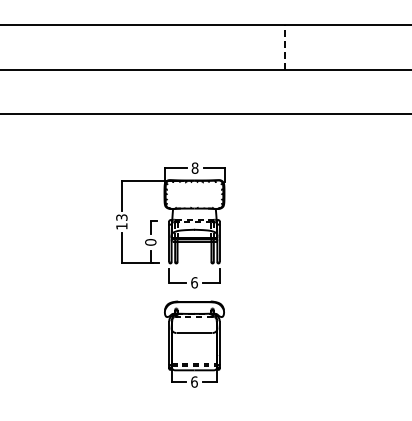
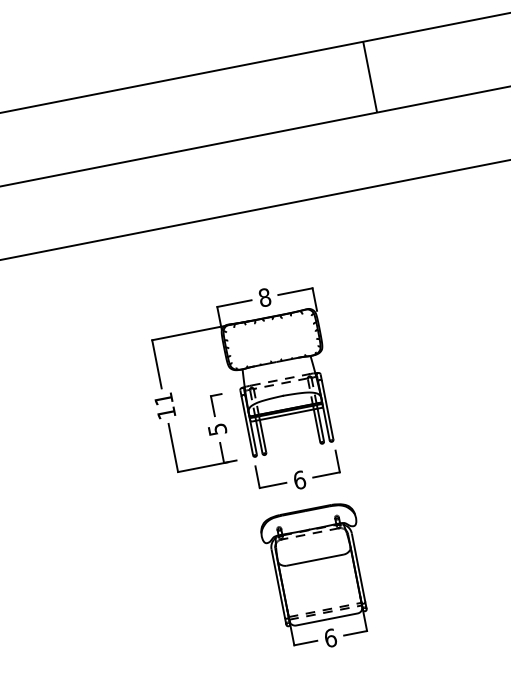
line: (284, 46) -> (369, 75), dashed -> solid
text: (121, 217) -> (163, 399), 13 -> 11
text: (150, 242) -> (217, 429), 0 -> 5

